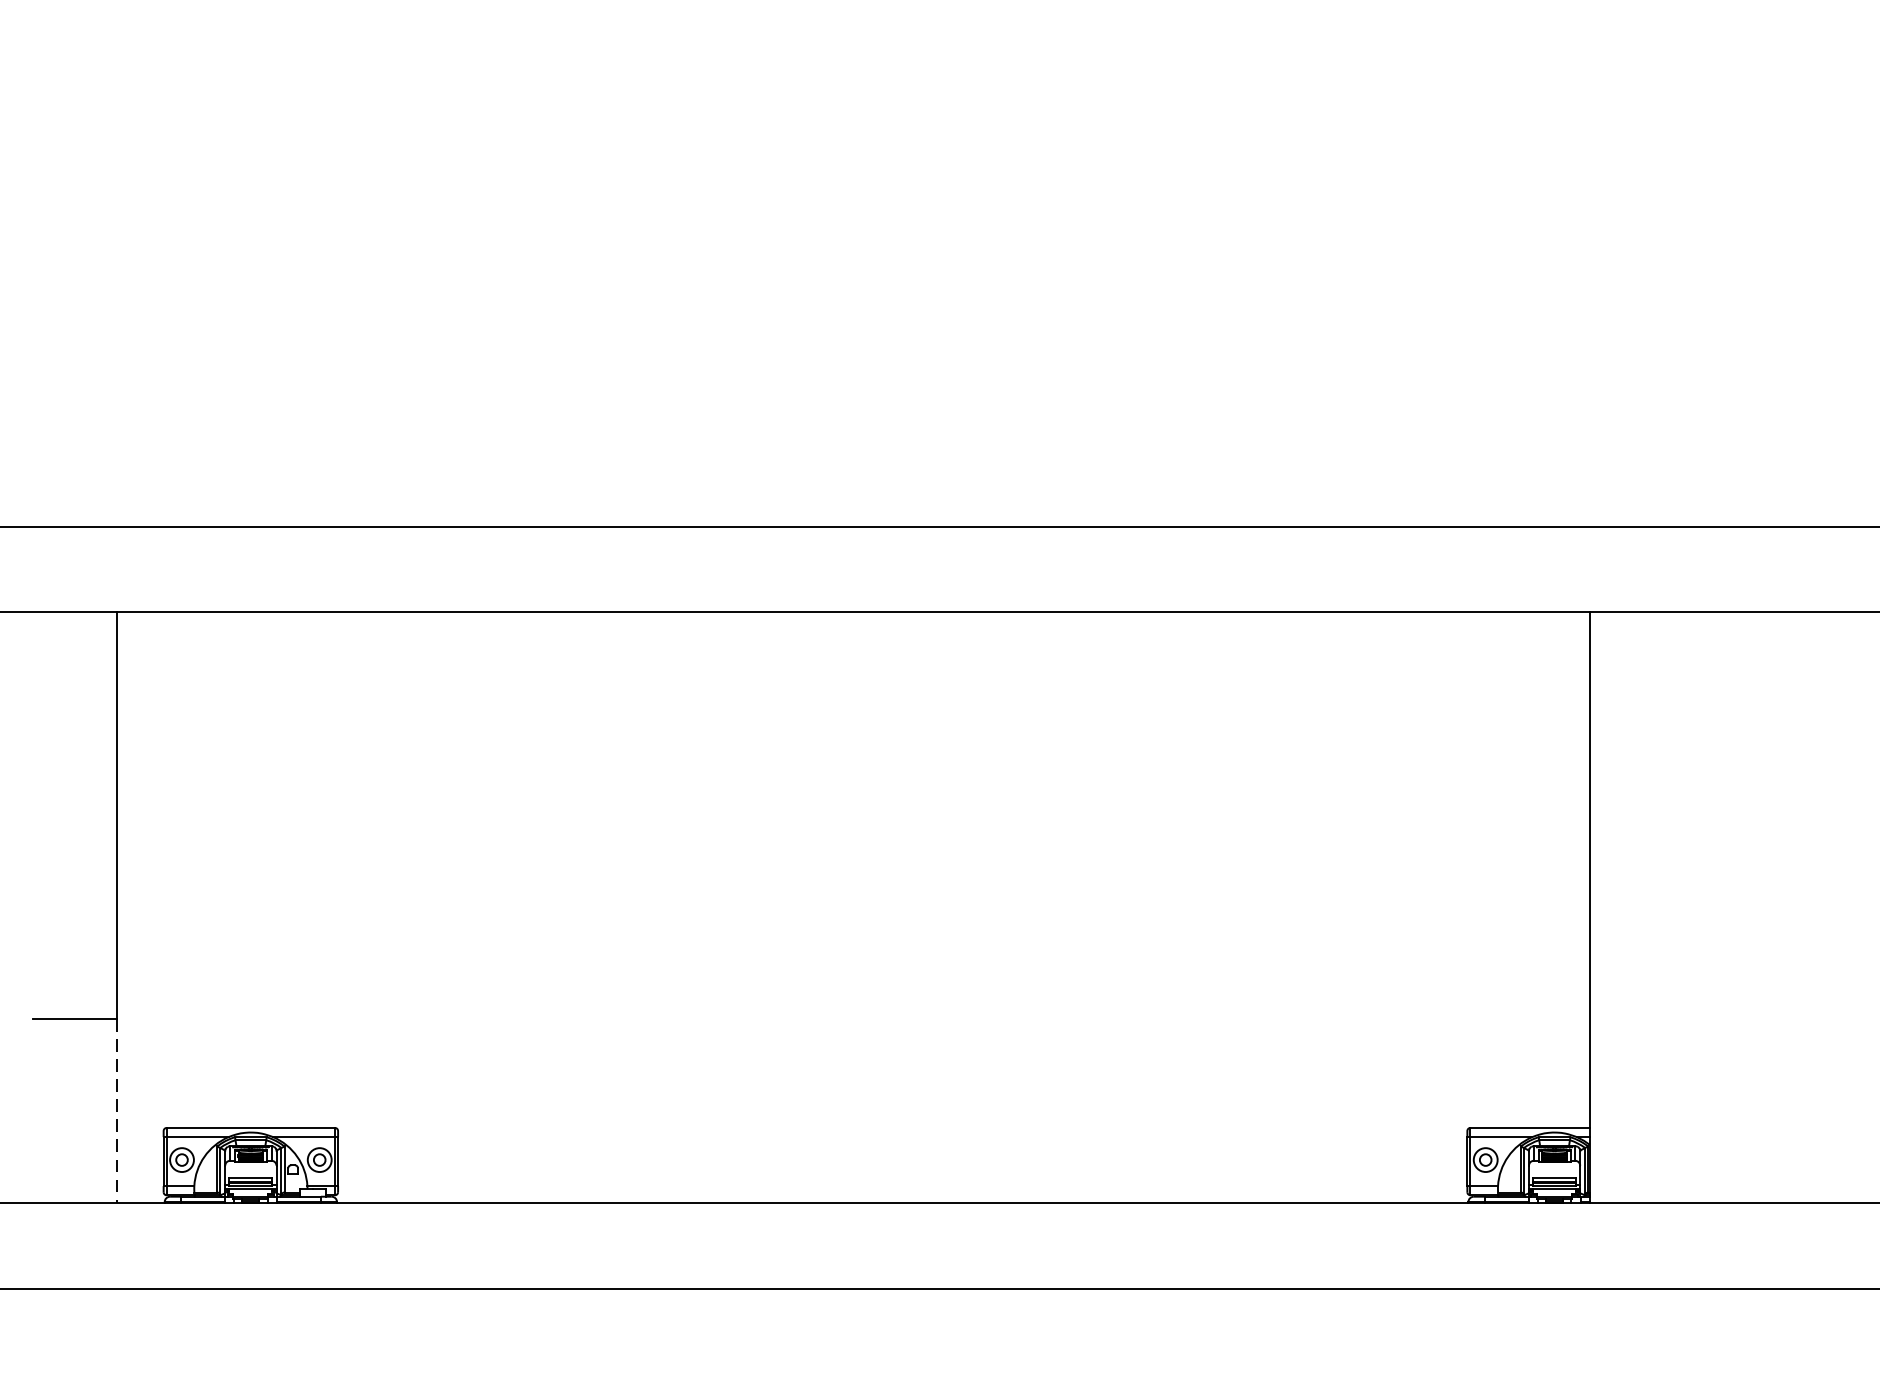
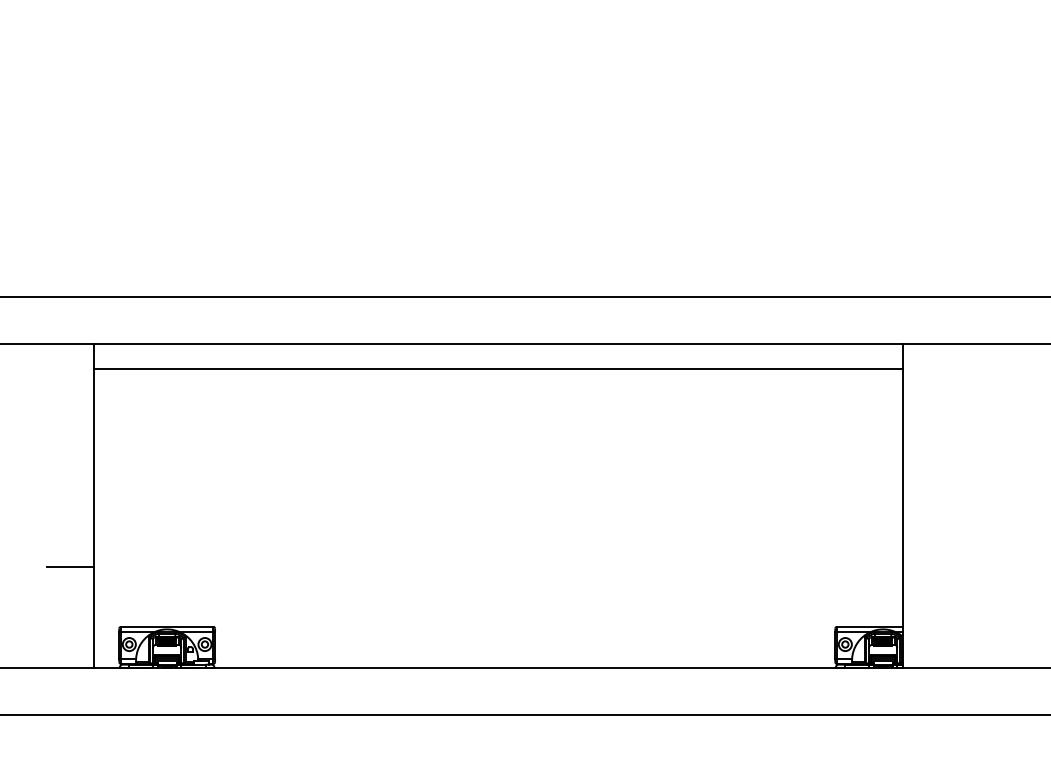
line: (852, 657) -> (497, 368), added
line: (116, 1112) -> (93, 618), dashed -> solid

